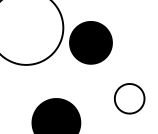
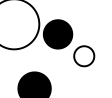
part: (130, 99) -> (84, 56), moved

